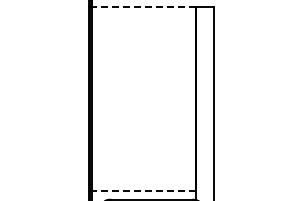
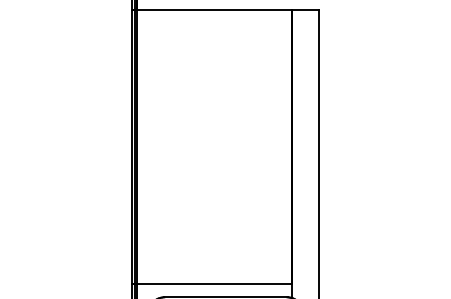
line: (143, 6) -> (213, 9), dashed -> solid
line: (143, 190) -> (213, 283), dashed -> solid

